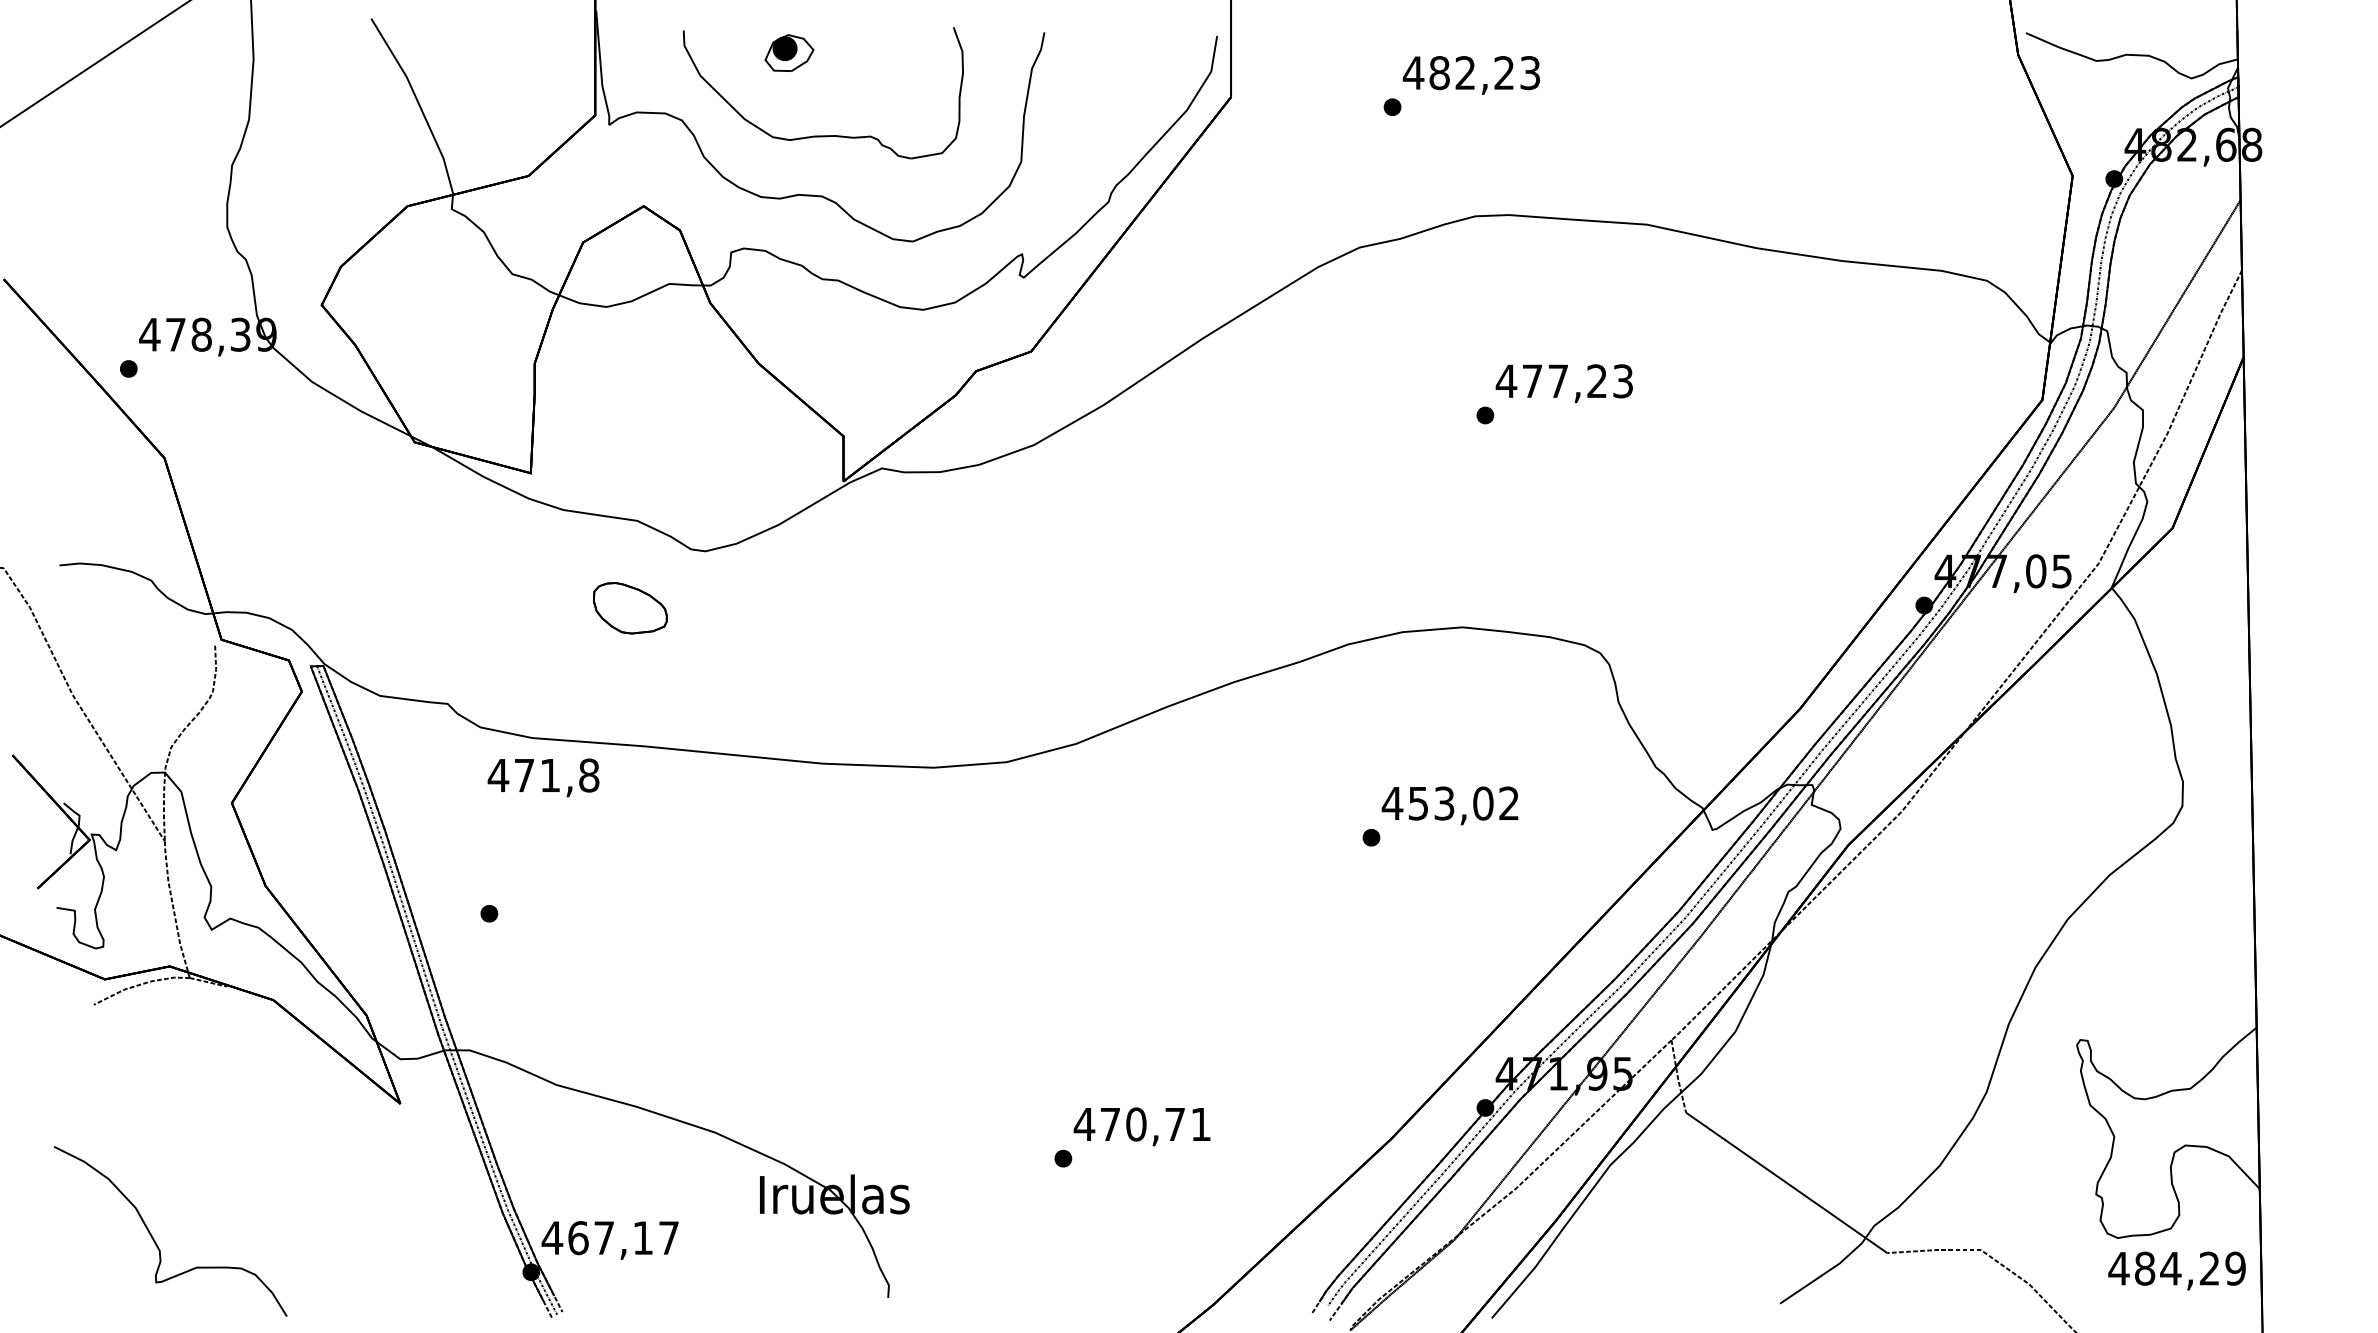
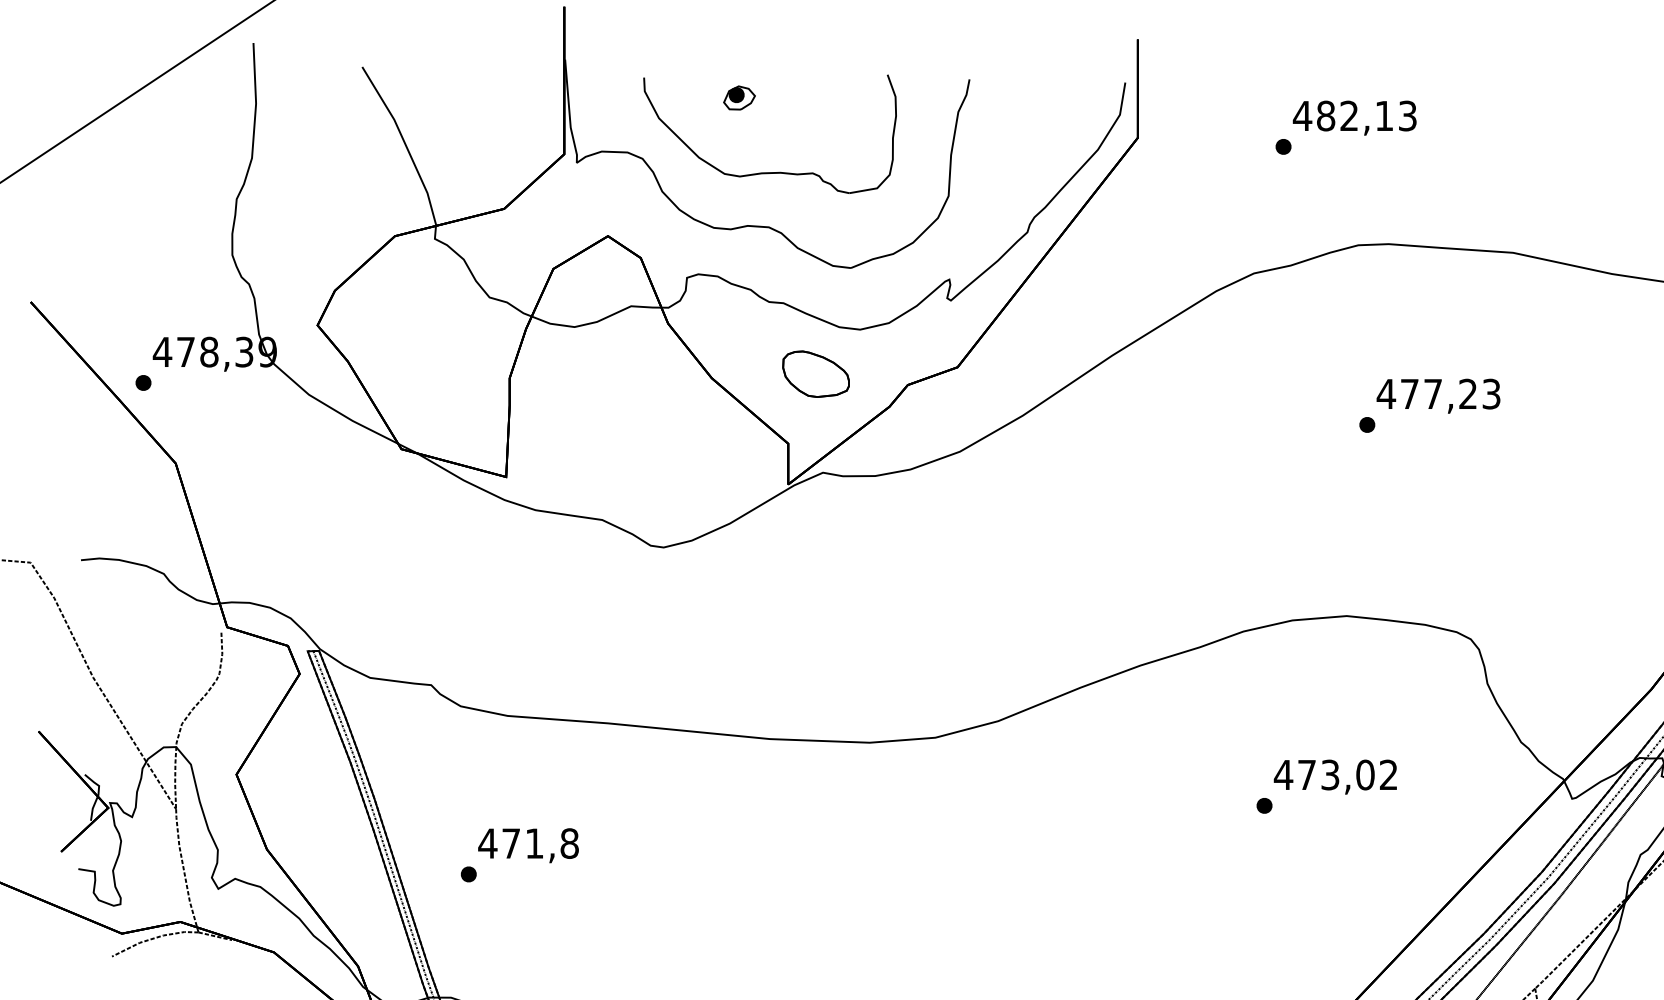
part: (789, 52) -> (739, 97), size x0.71
text: (1503, 72) -> (1383, 115), 482,23 -> 482,13
part: (630, 608) -> (816, 374), moved
text: (543, 777) -> (528, 845), moved
text: (1418, 803) -> (1306, 774), 453,02 -> 473,02

